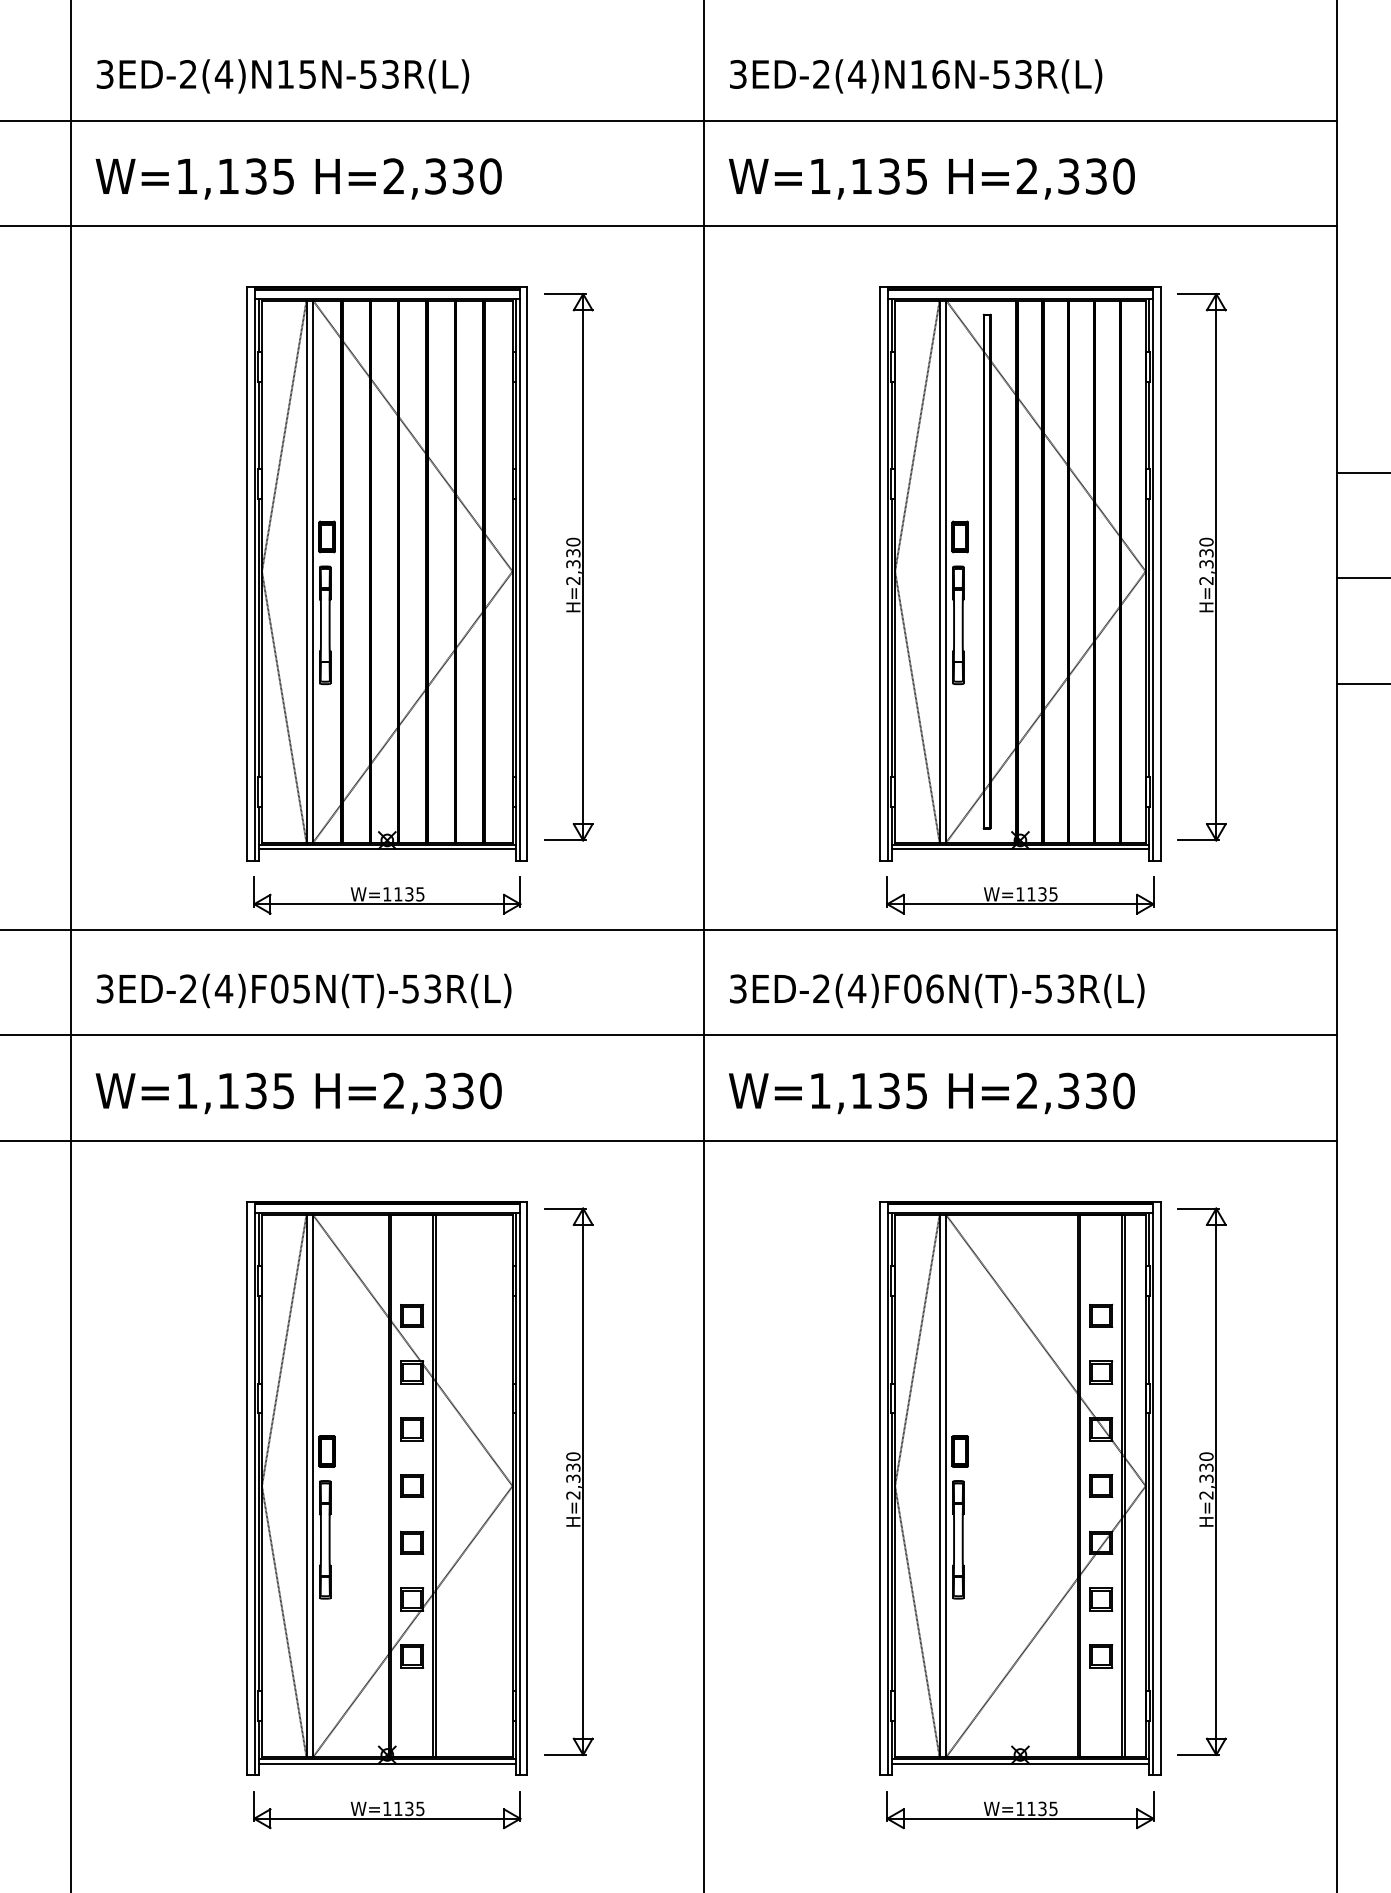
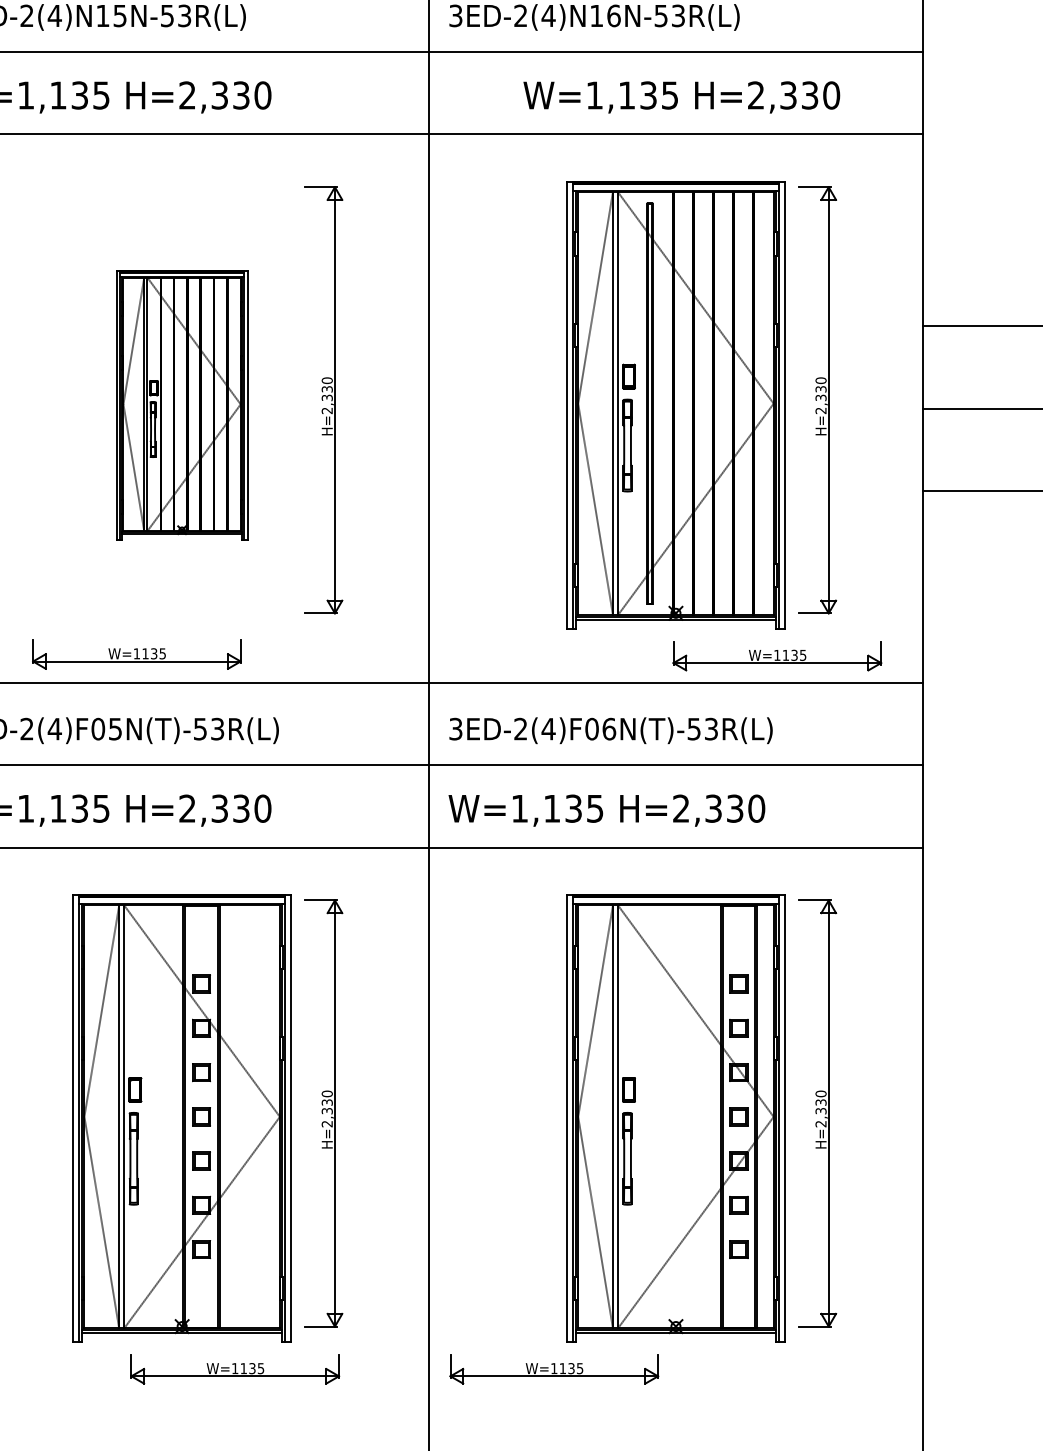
text: (931, 178) -> (681, 97), moved
part: (386, 573) -> (181, 405), size x0.6
part: (387, 895) -> (137, 654), moved
part: (1020, 895) -> (777, 656), moved
part: (387, 1810) -> (235, 1369), moved
part: (1020, 1810) -> (554, 1369), moved

